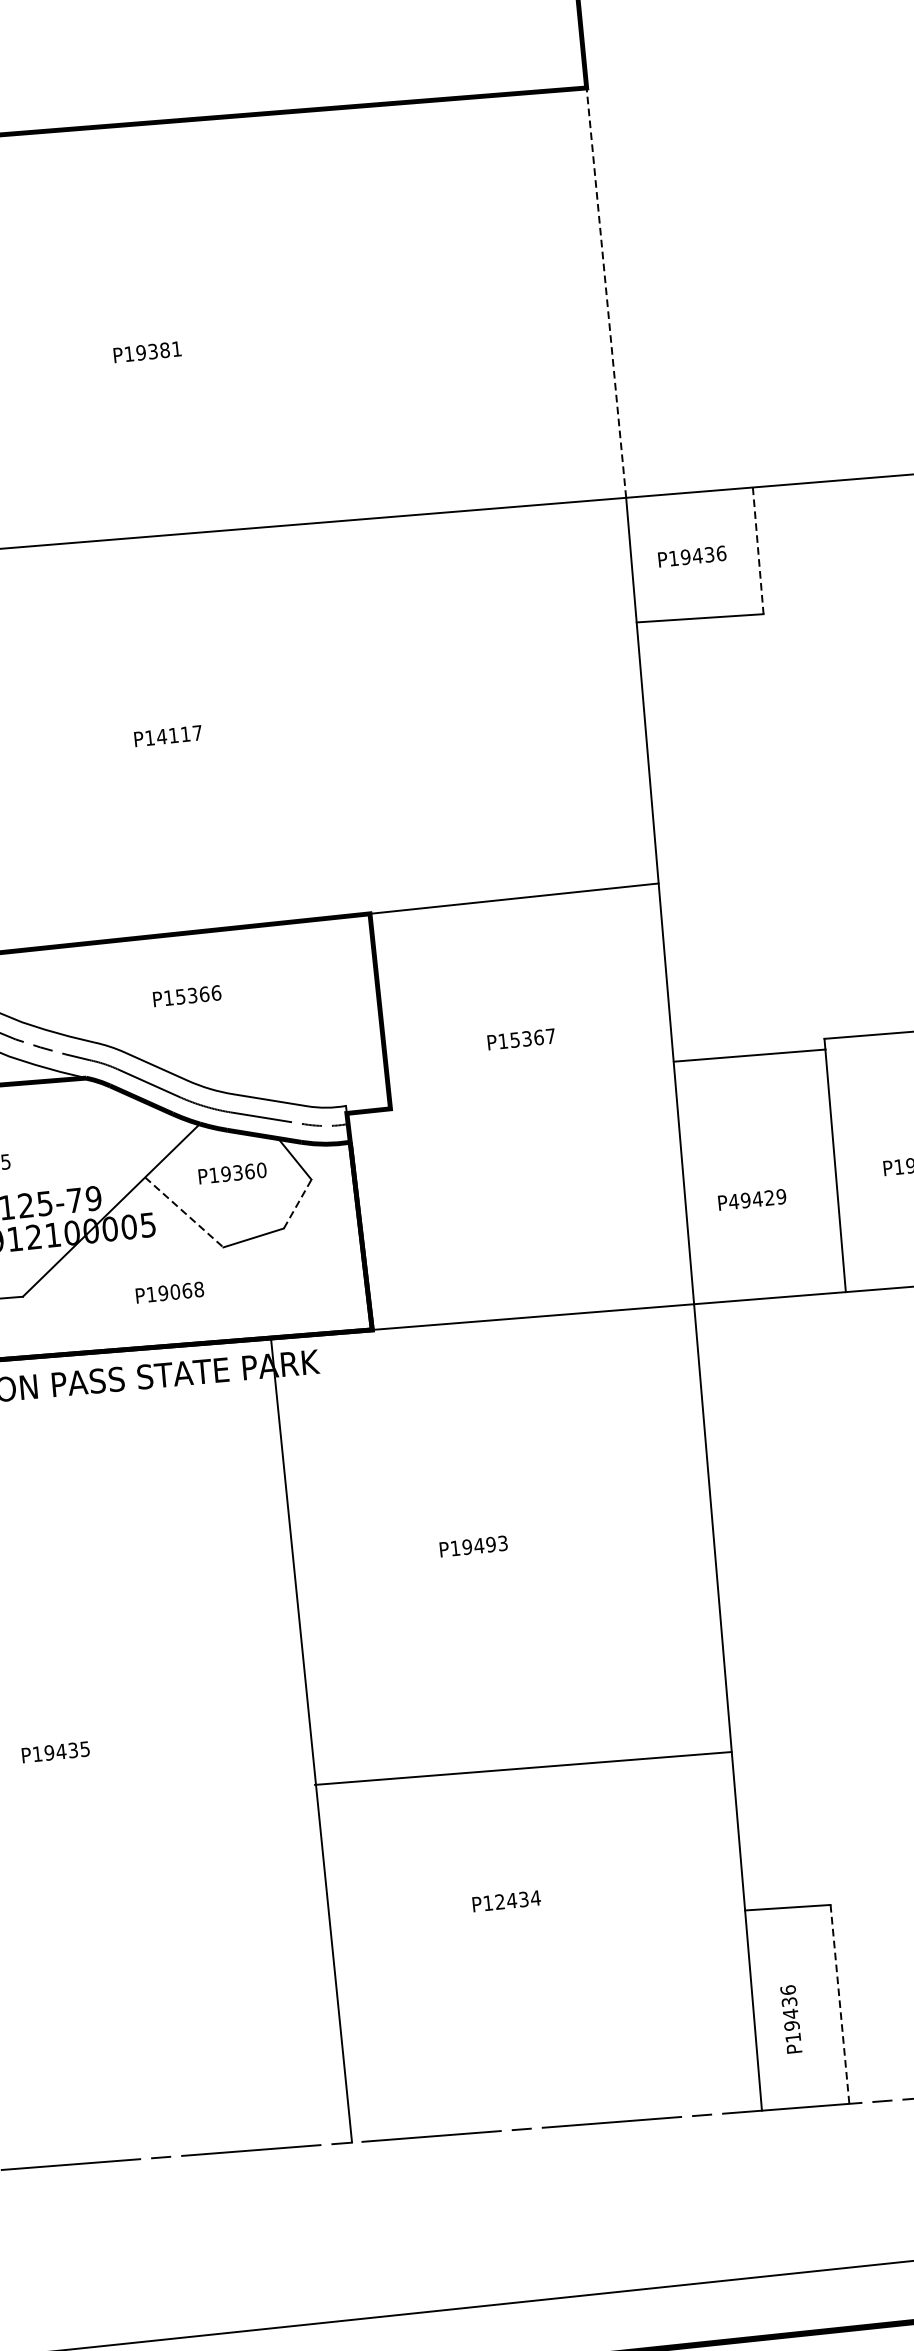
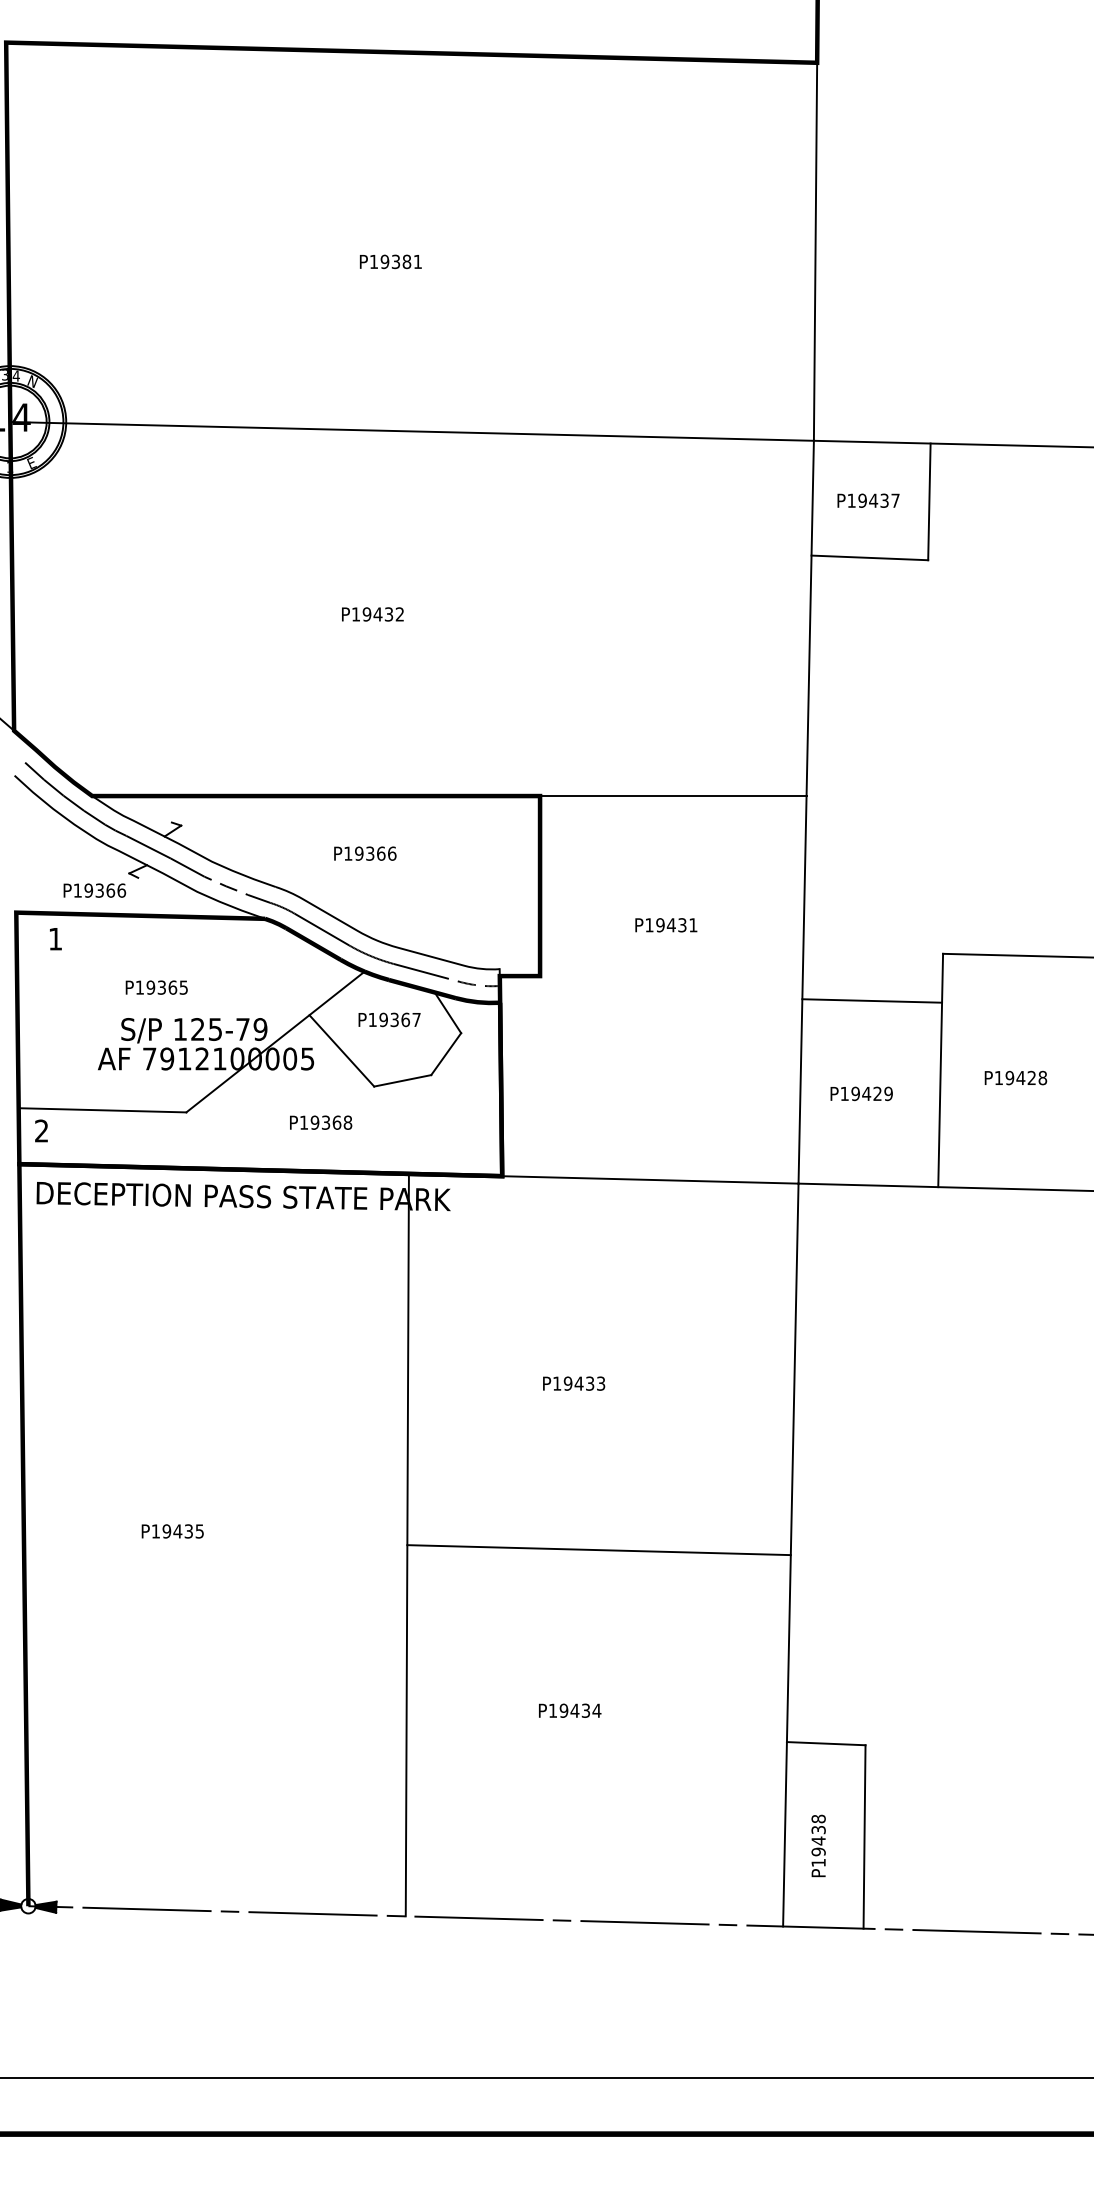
line: (606, 292) -> (815, 251), dashed -> solid
line: (758, 551) -> (929, 502), dashed -> solid
text: (721, 553) -> (895, 500), P19436 -> P19437
text: (178, 735) -> (382, 614), P14117 -> P19432
text: (180, 996) -> (359, 853), P15366 -> P19366
text: (532, 1038) -> (676, 925), P15367 -> P19431
line: (750, 1055) -> (872, 1000), moved
text: (261, 1169) -> (416, 1019), P19360 -> P19367
text: (733, 1201) -> (844, 1093), P49429 -> P19429
line: (298, 1204) -> (446, 1054), dashed -> solid
line: (185, 1213) -> (342, 1051), dashed -> solid
text: (174, 1291) -> (325, 1122), P19068 -> P19368
text: (490, 1544) -> (589, 1383), P19493 -> P19433
line: (522, 1768) -> (598, 1550), moved
text: (499, 1901) -> (563, 1710), P12434 -> P19434
text: (788, 1989) -> (818, 1818), P19436 -> P19438
line: (839, 2003) -> (864, 1836), dashed -> solid

